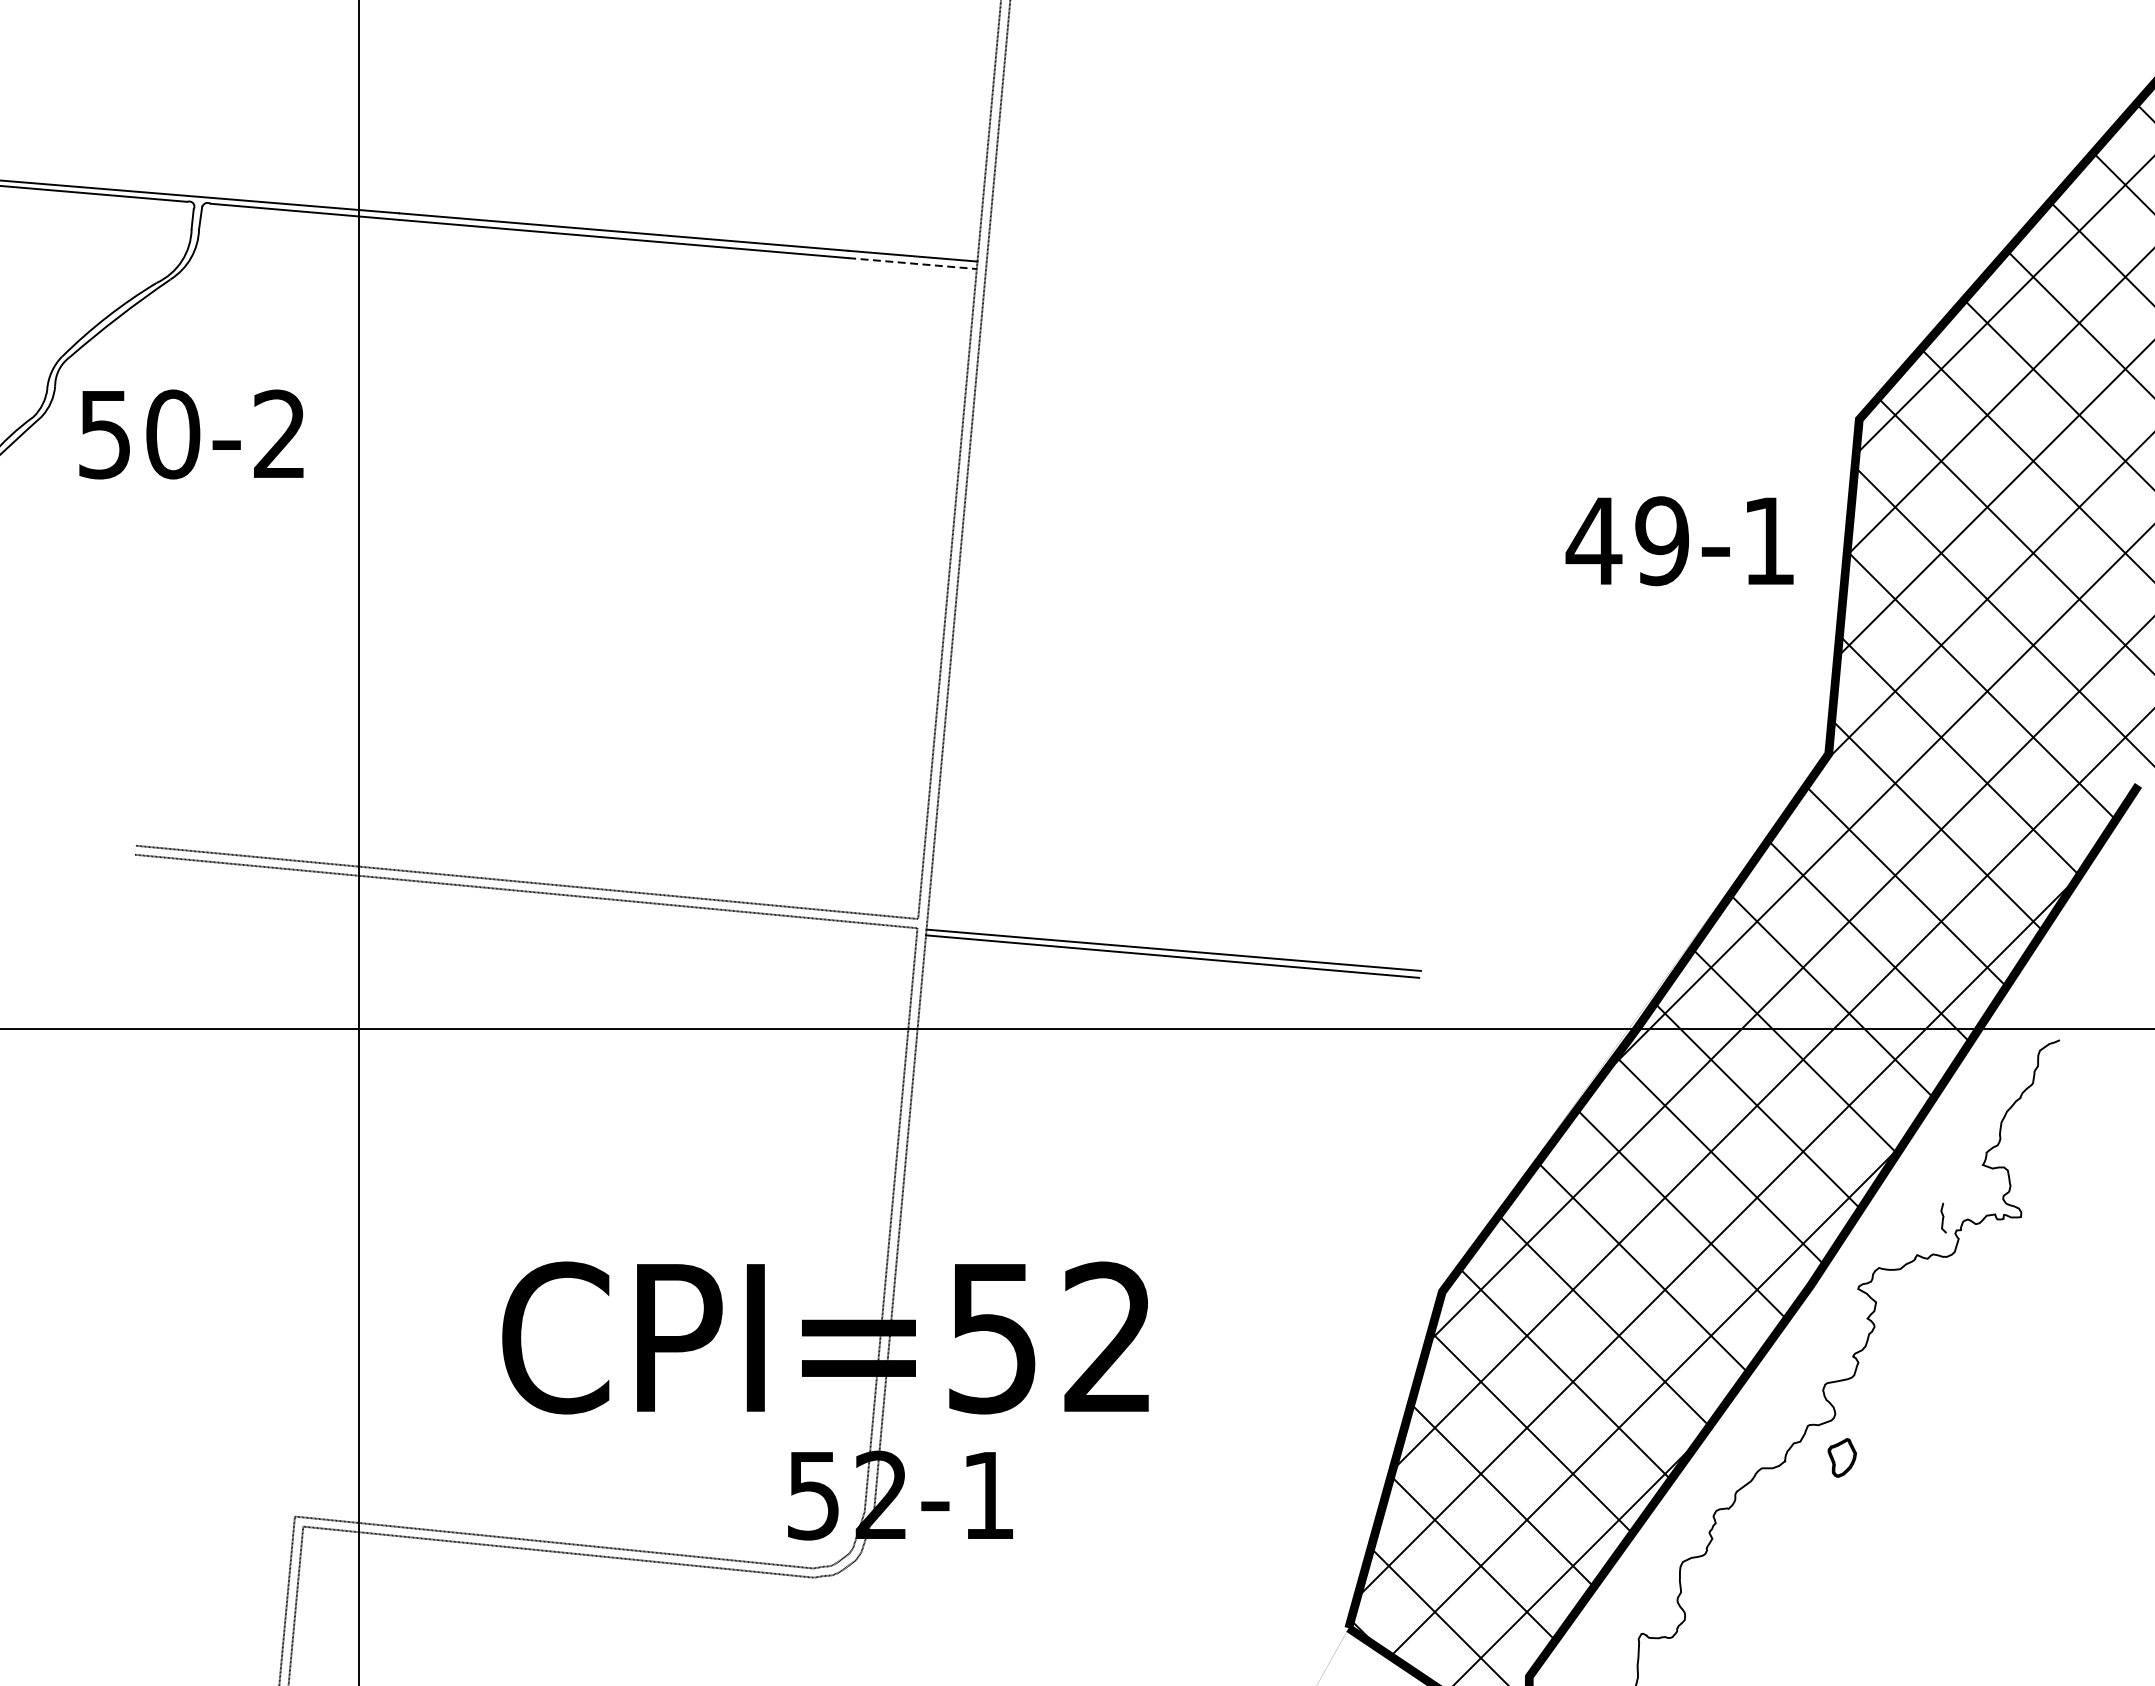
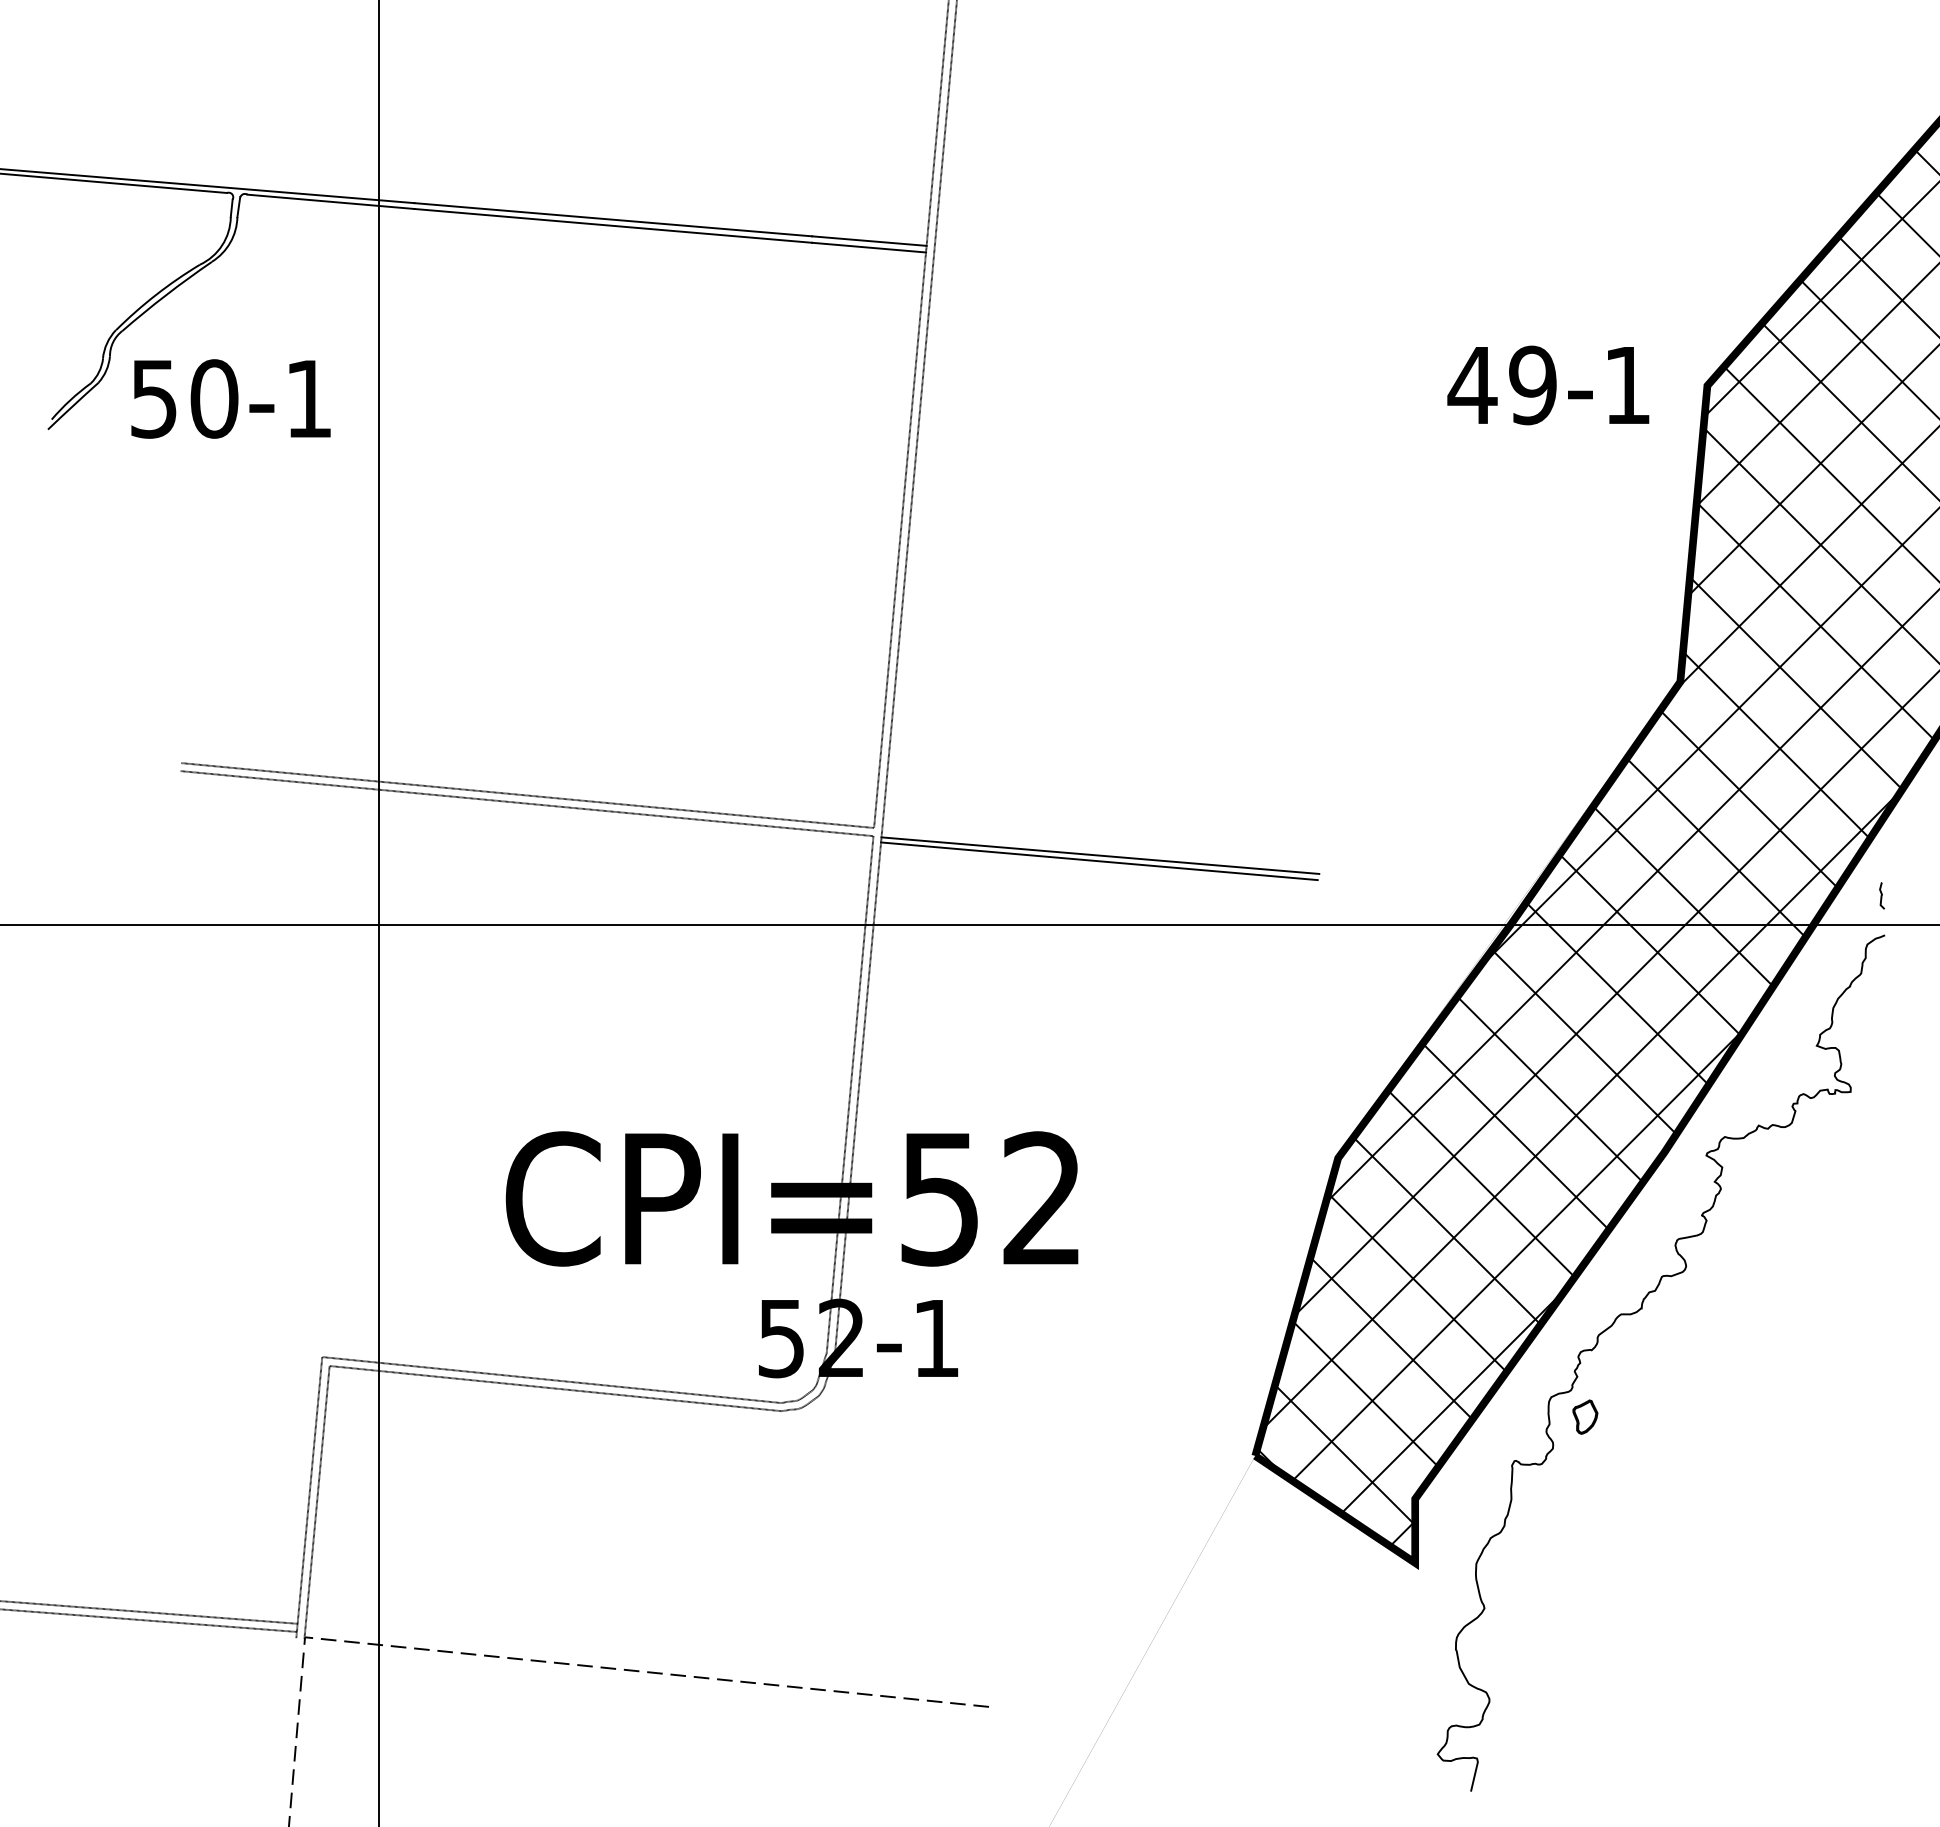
line: (912, 263) -> (869, 247), dashed -> solid
text: (279, 433) -> (308, 398), 50-2 -> 50-1
text: (1679, 541) -> (1548, 385), moved
curve: (1942, 1217) -> (1881, 895), moved
part: (1842, 1457) -> (1585, 1416), moved

